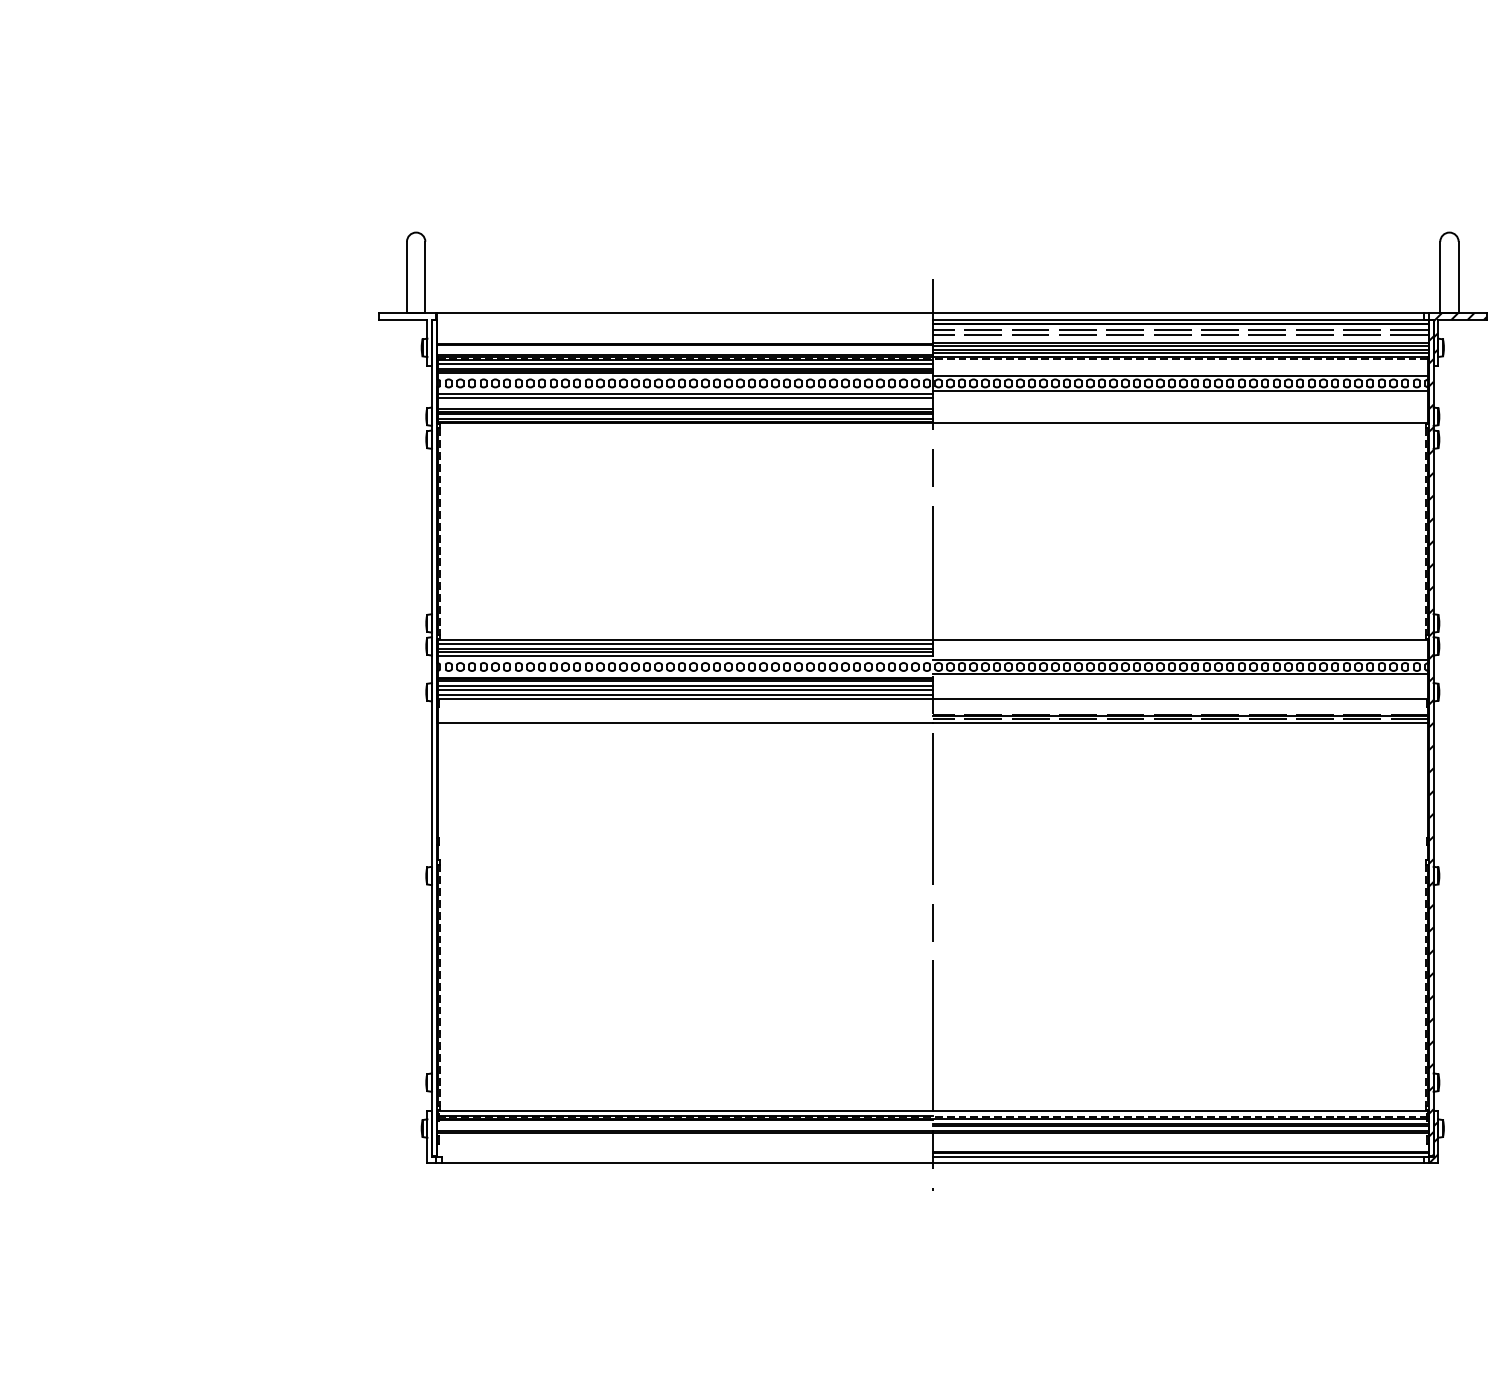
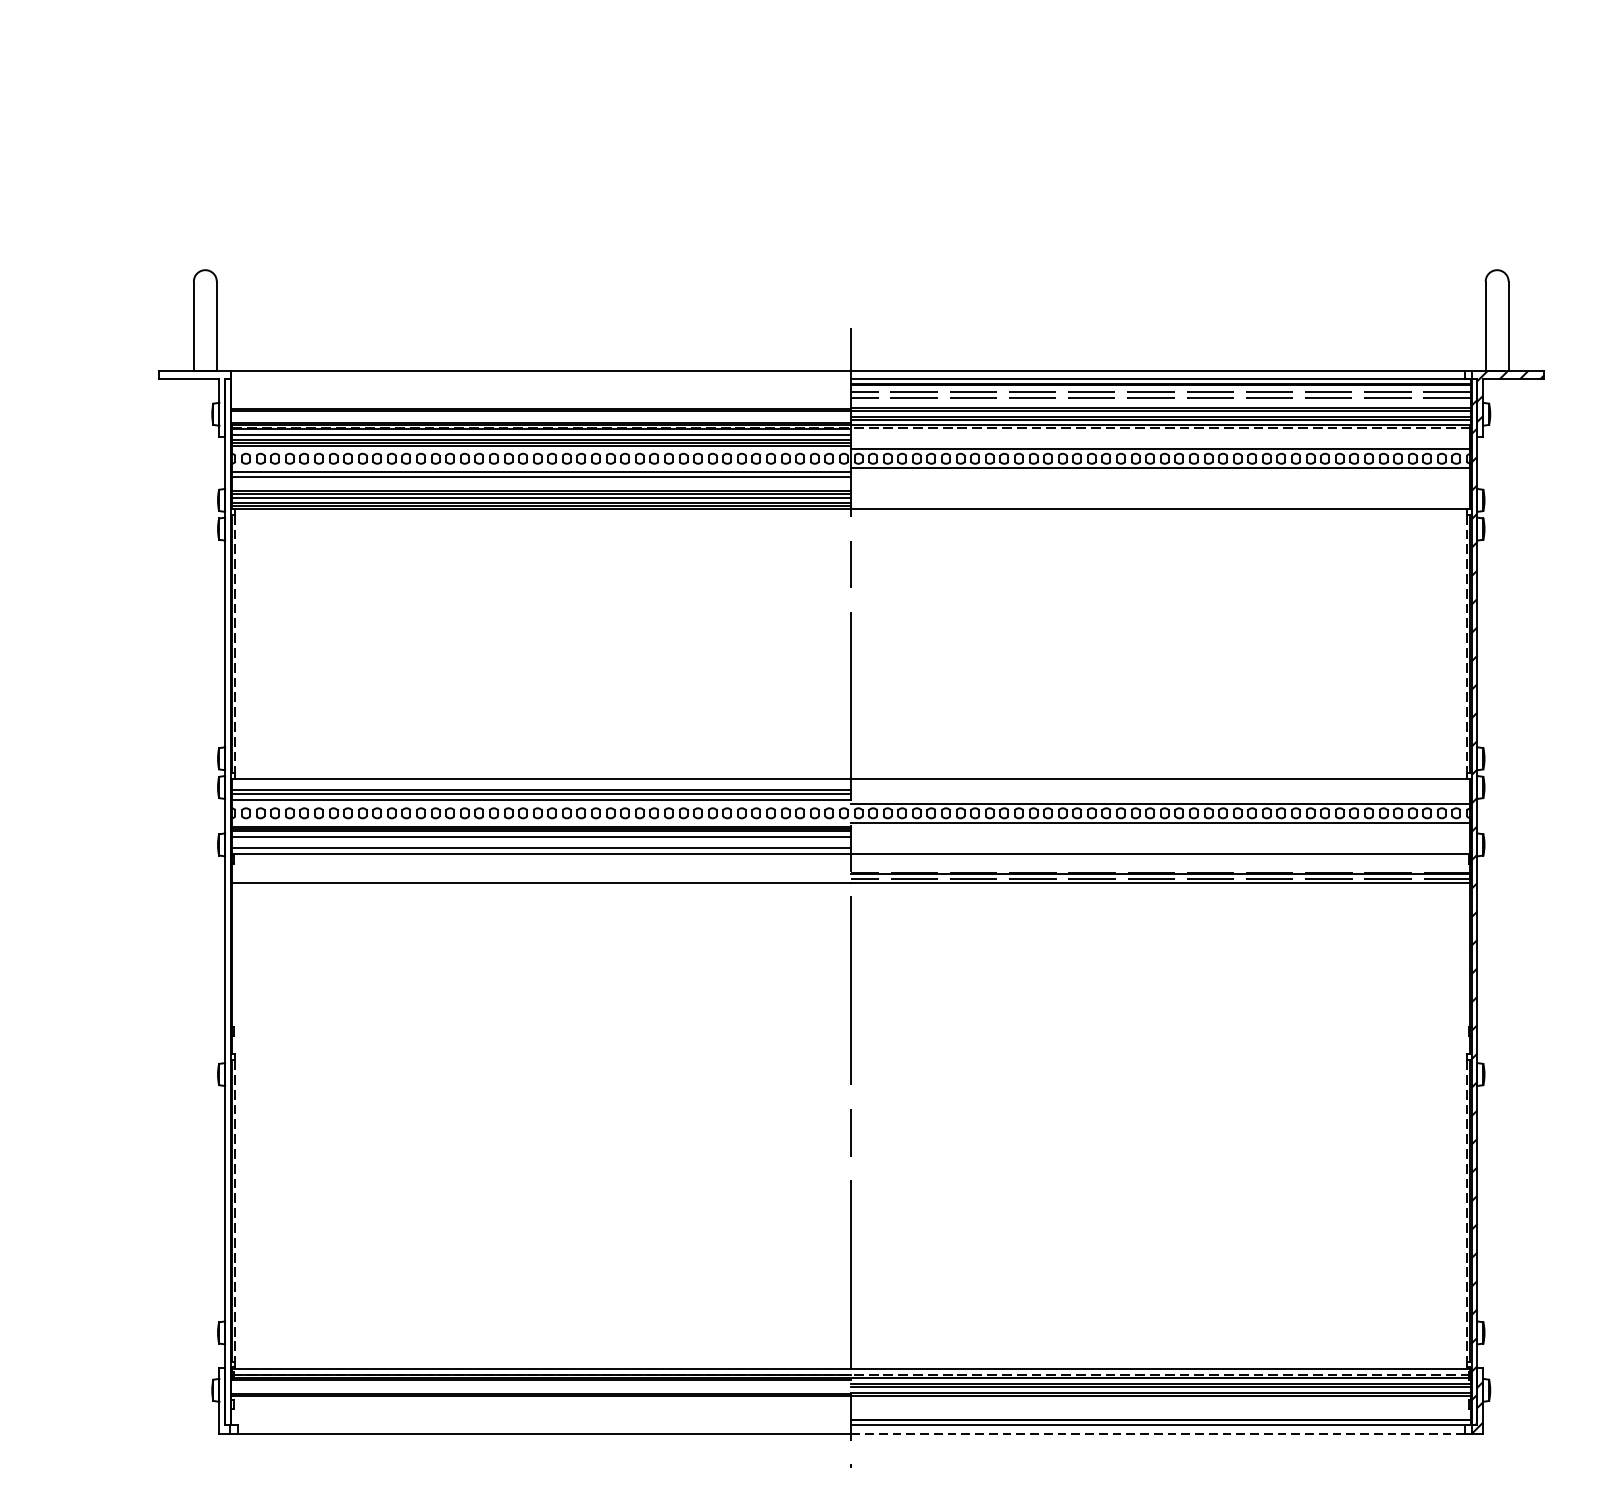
line: (684, 644) -> (540, 785), removed
line: (684, 690) -> (540, 842), removed
line: (1178, 1163) -> (1158, 1434), solid -> dashed

